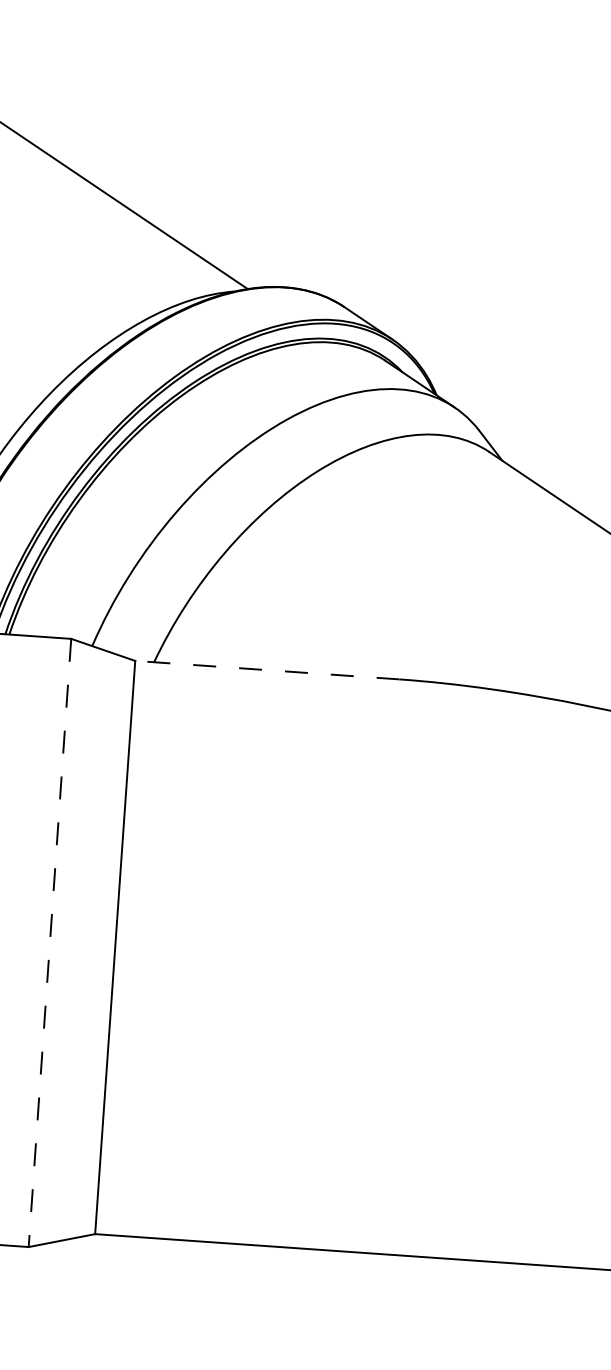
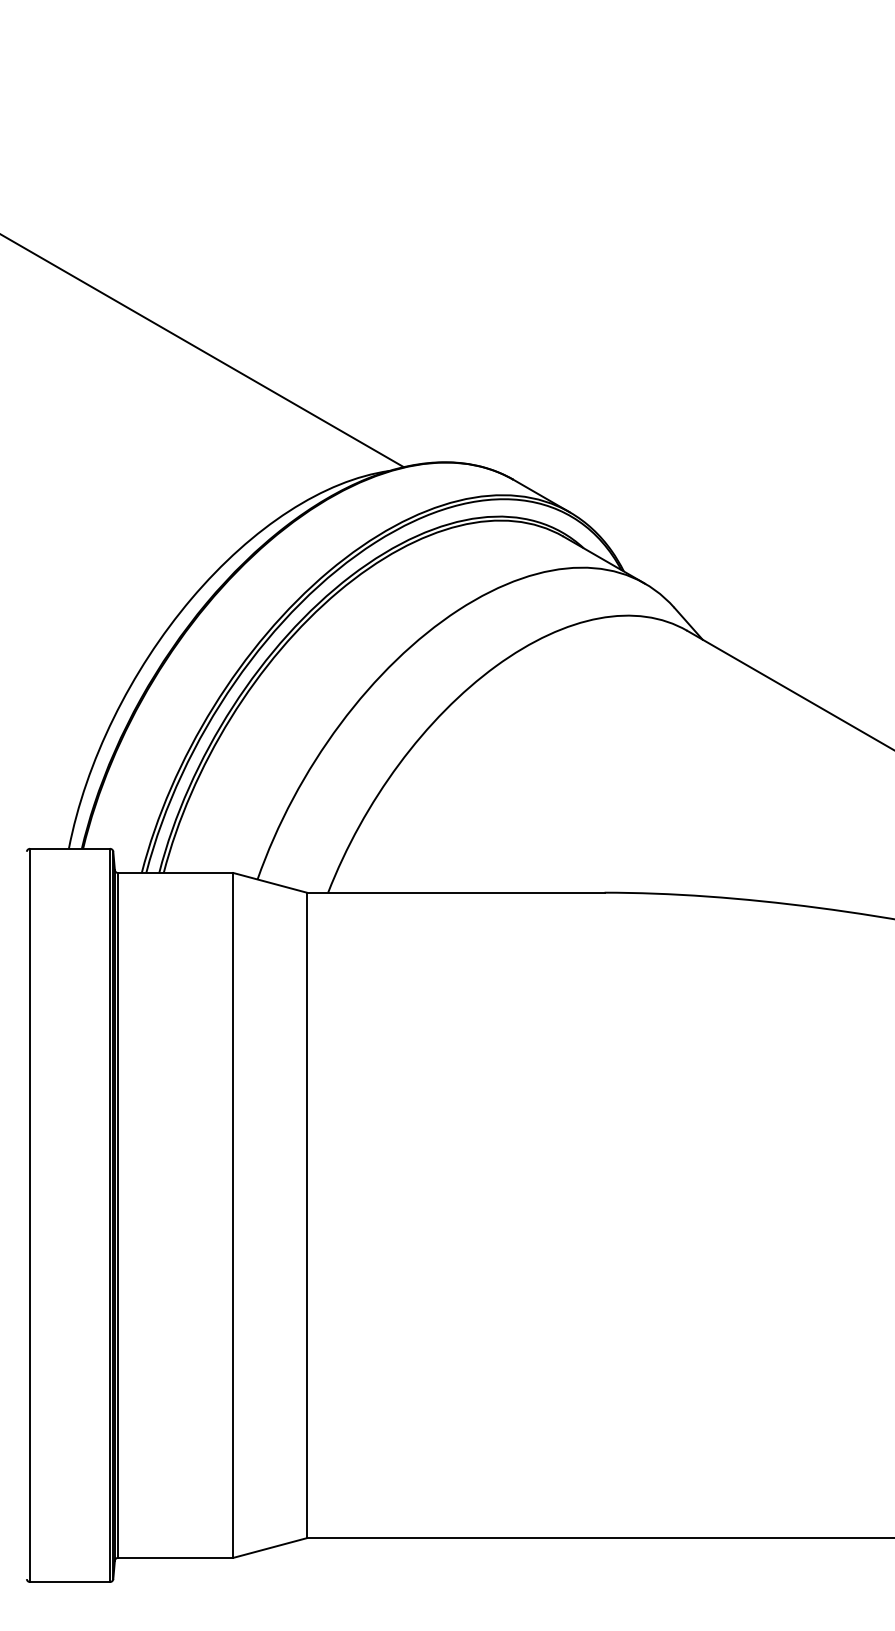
line: (267, 669) -> (455, 892), dashed -> solid
line: (50, 943) -> (233, 1215), dashed -> solid

